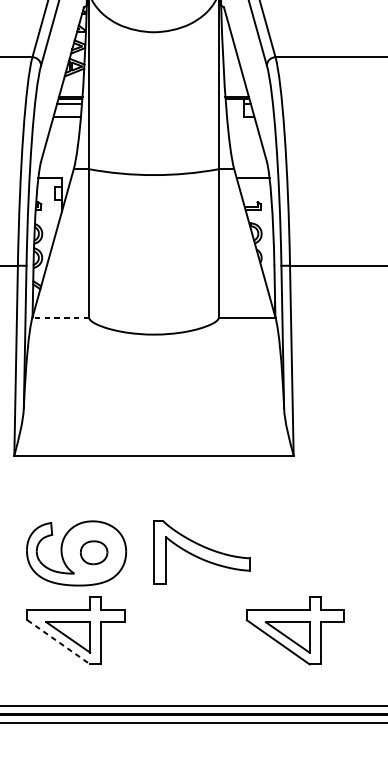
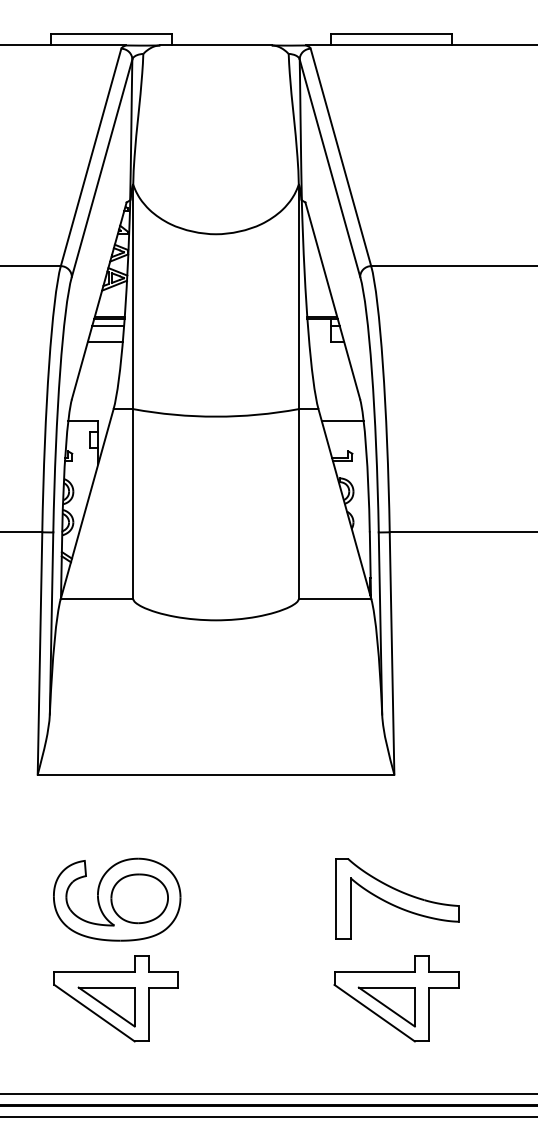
line: (60, 318) -> (96, 599), dashed -> solid
part: (94, 552) -> (139, 898), size x1.67
part: (202, 552) -> (397, 898), moved
line: (58, 642) -> (94, 1013), dashed -> solid

